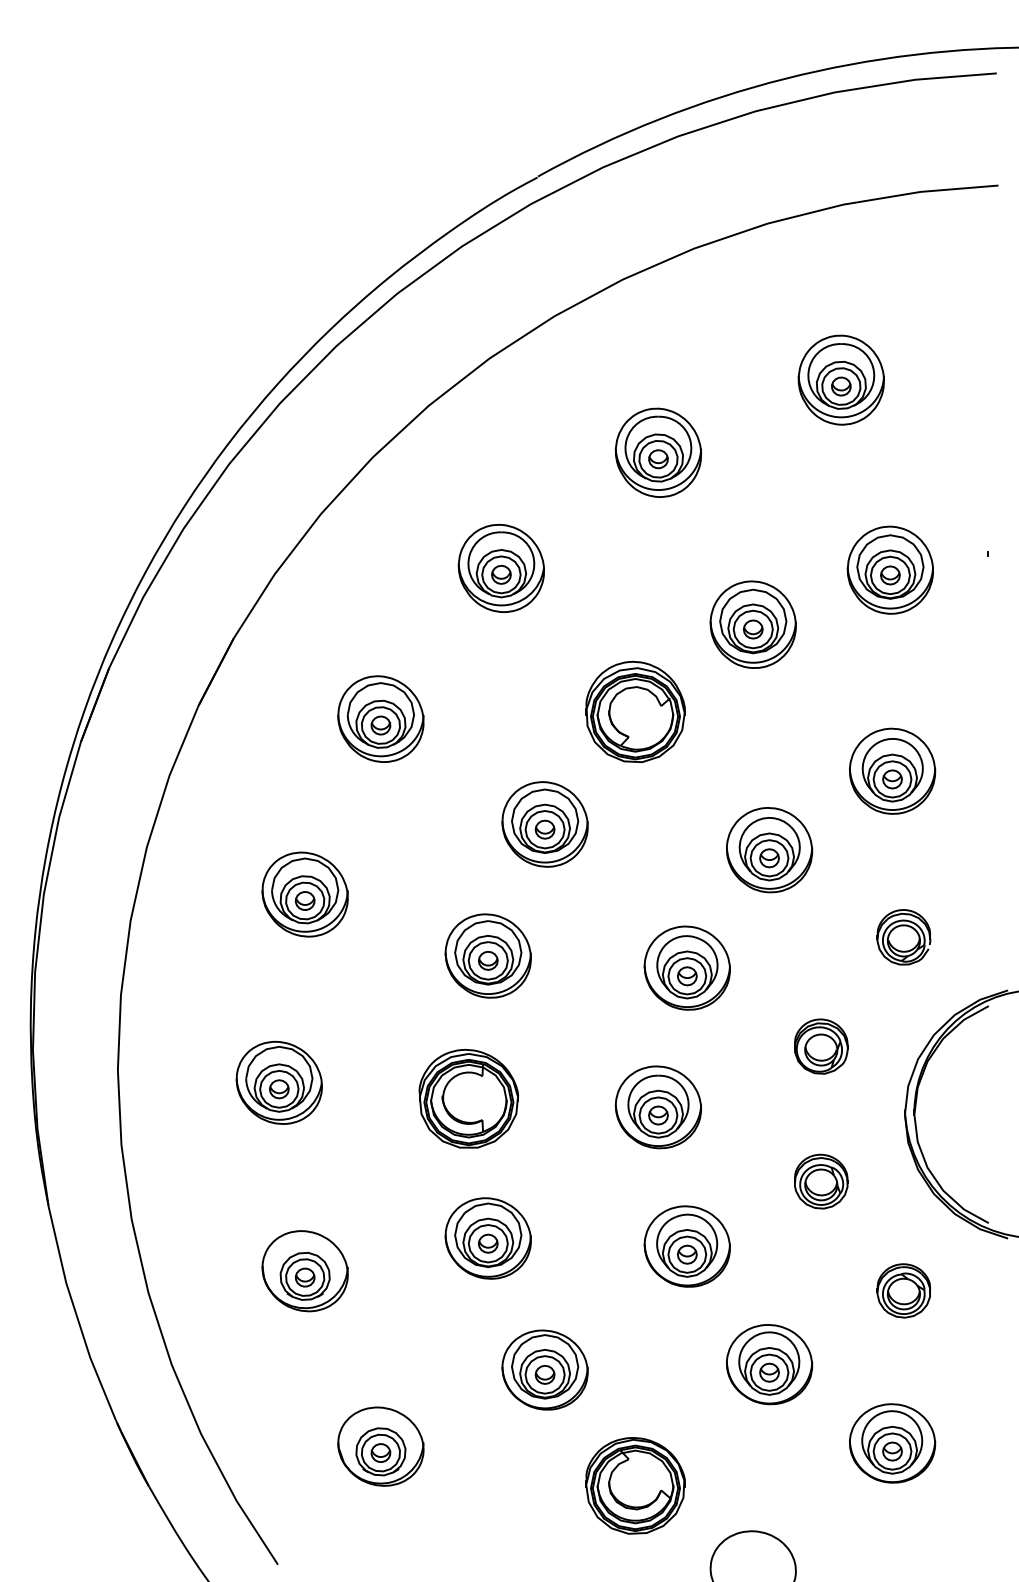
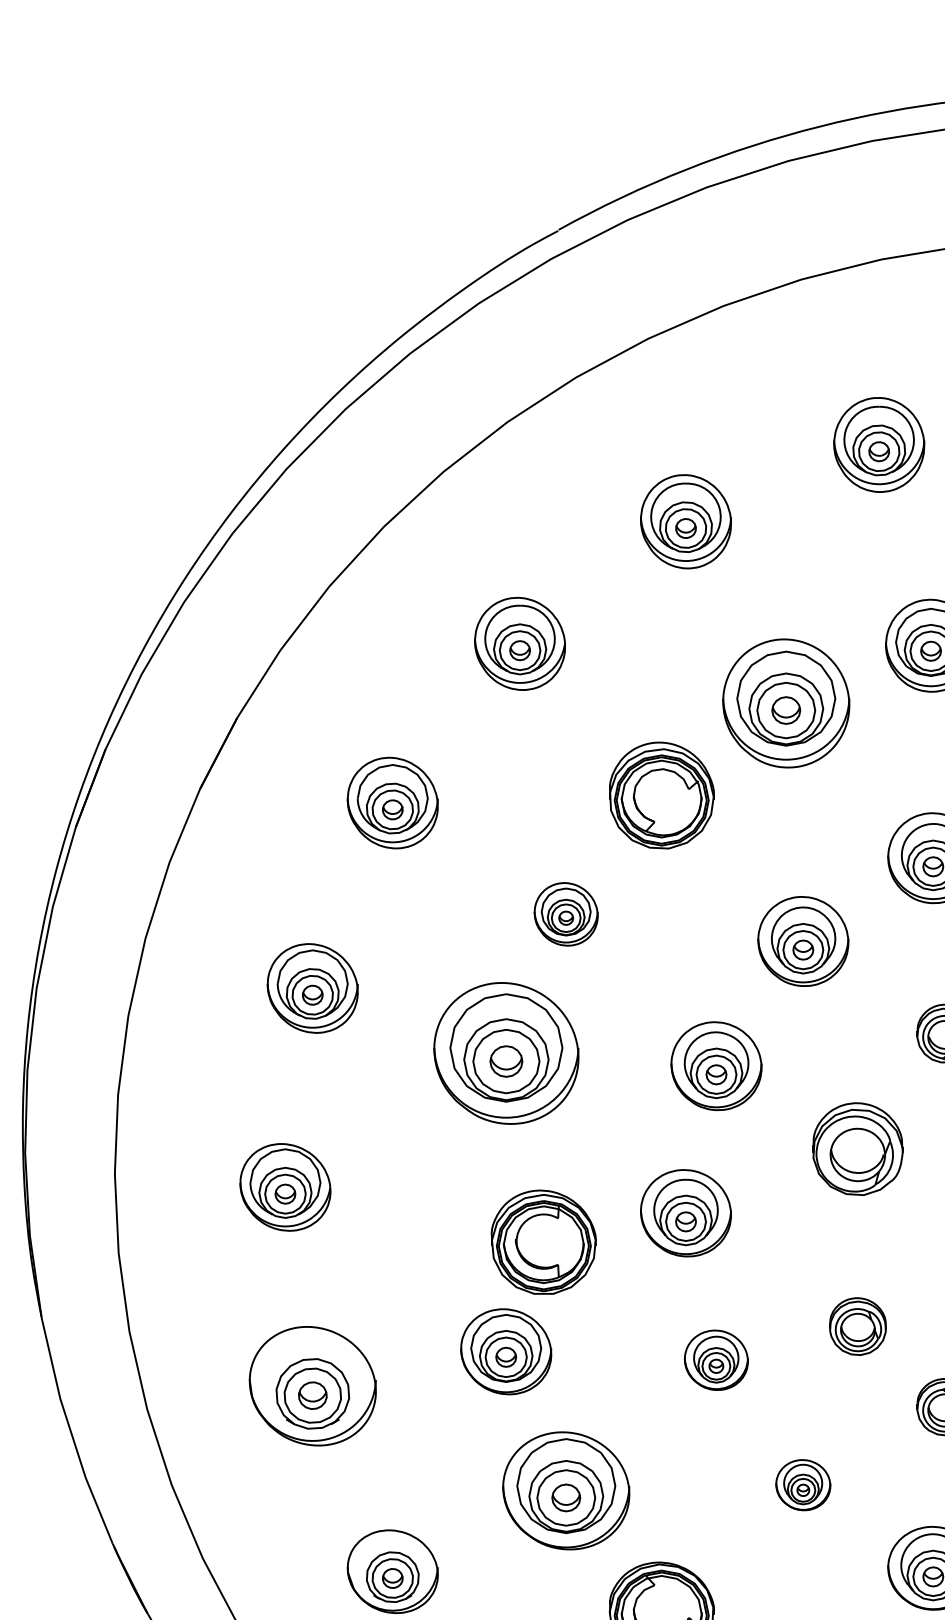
part: (752, 624) -> (785, 703), size x1.4
part: (544, 824) -> (565, 914), size x0.7
part: (487, 955) -> (505, 1052), size x1.6
part: (821, 1046) -> (858, 1148), size x1.6
part: (468, 1098) -> (543, 1241), moved
part: (821, 1181) -> (858, 1326), moved
part: (686, 1246) -> (715, 1360), size x0.7
part: (304, 1271) -> (312, 1386), size x1.4
part: (769, 1364) -> (803, 1484), size x0.6
part: (544, 1369) -> (565, 1490), size x1.4

